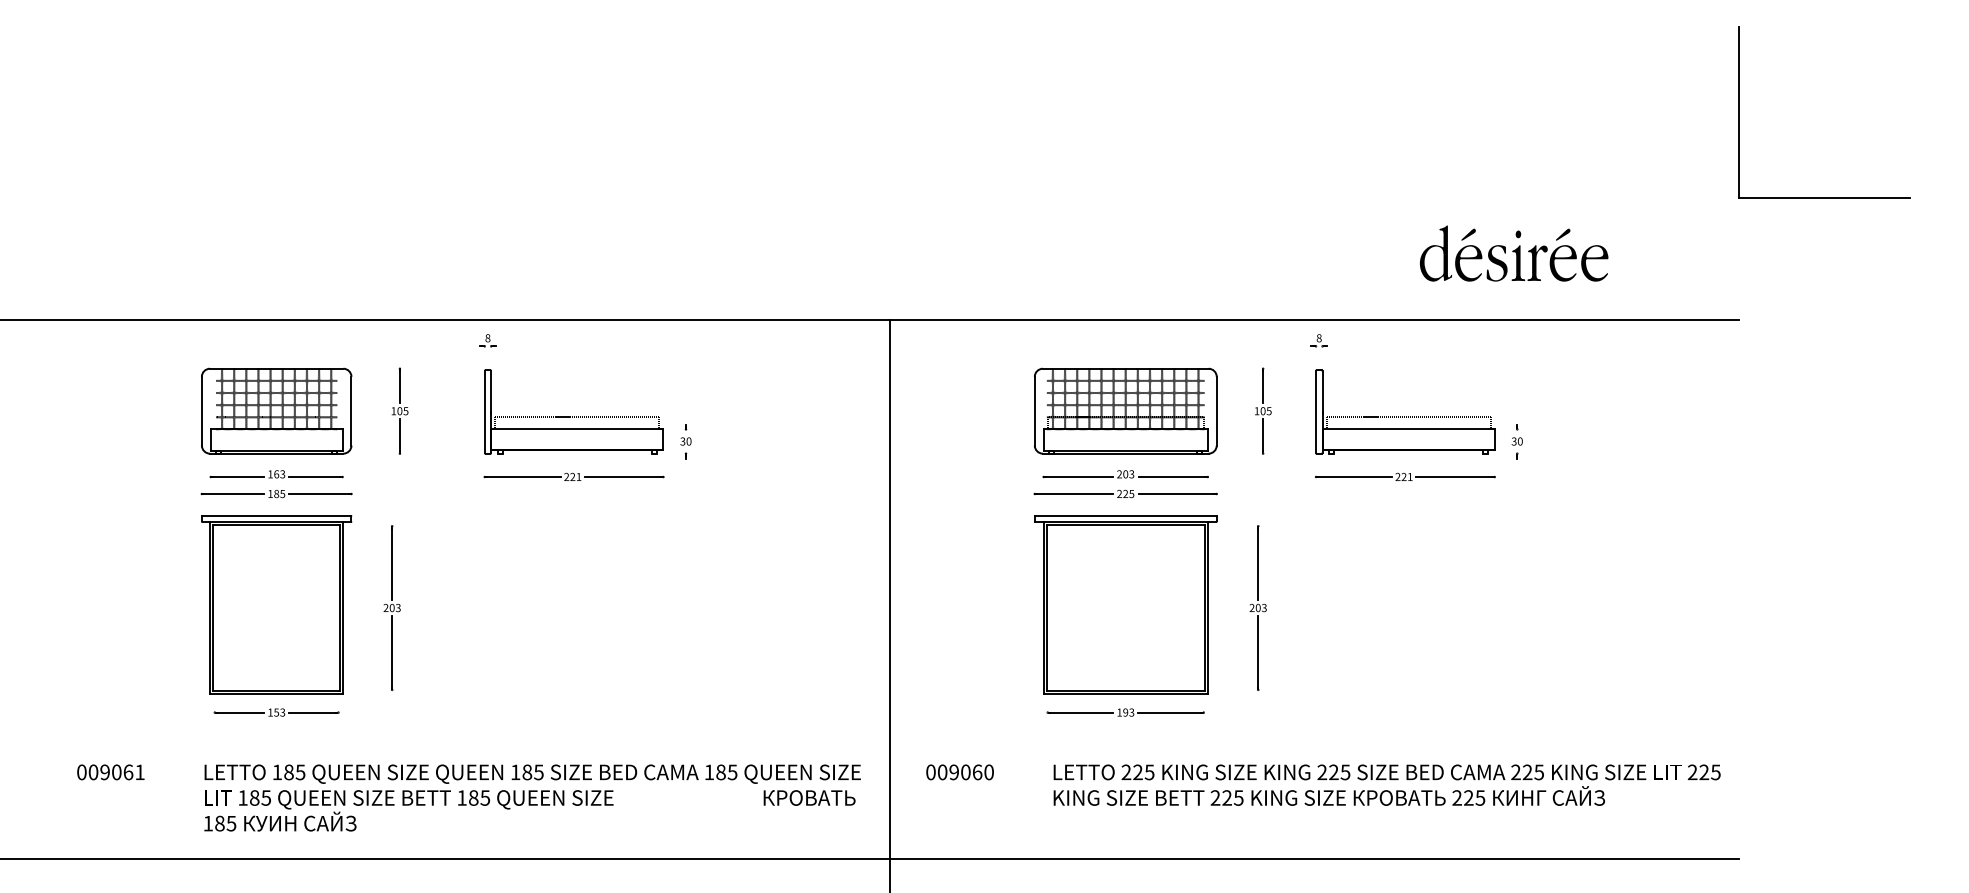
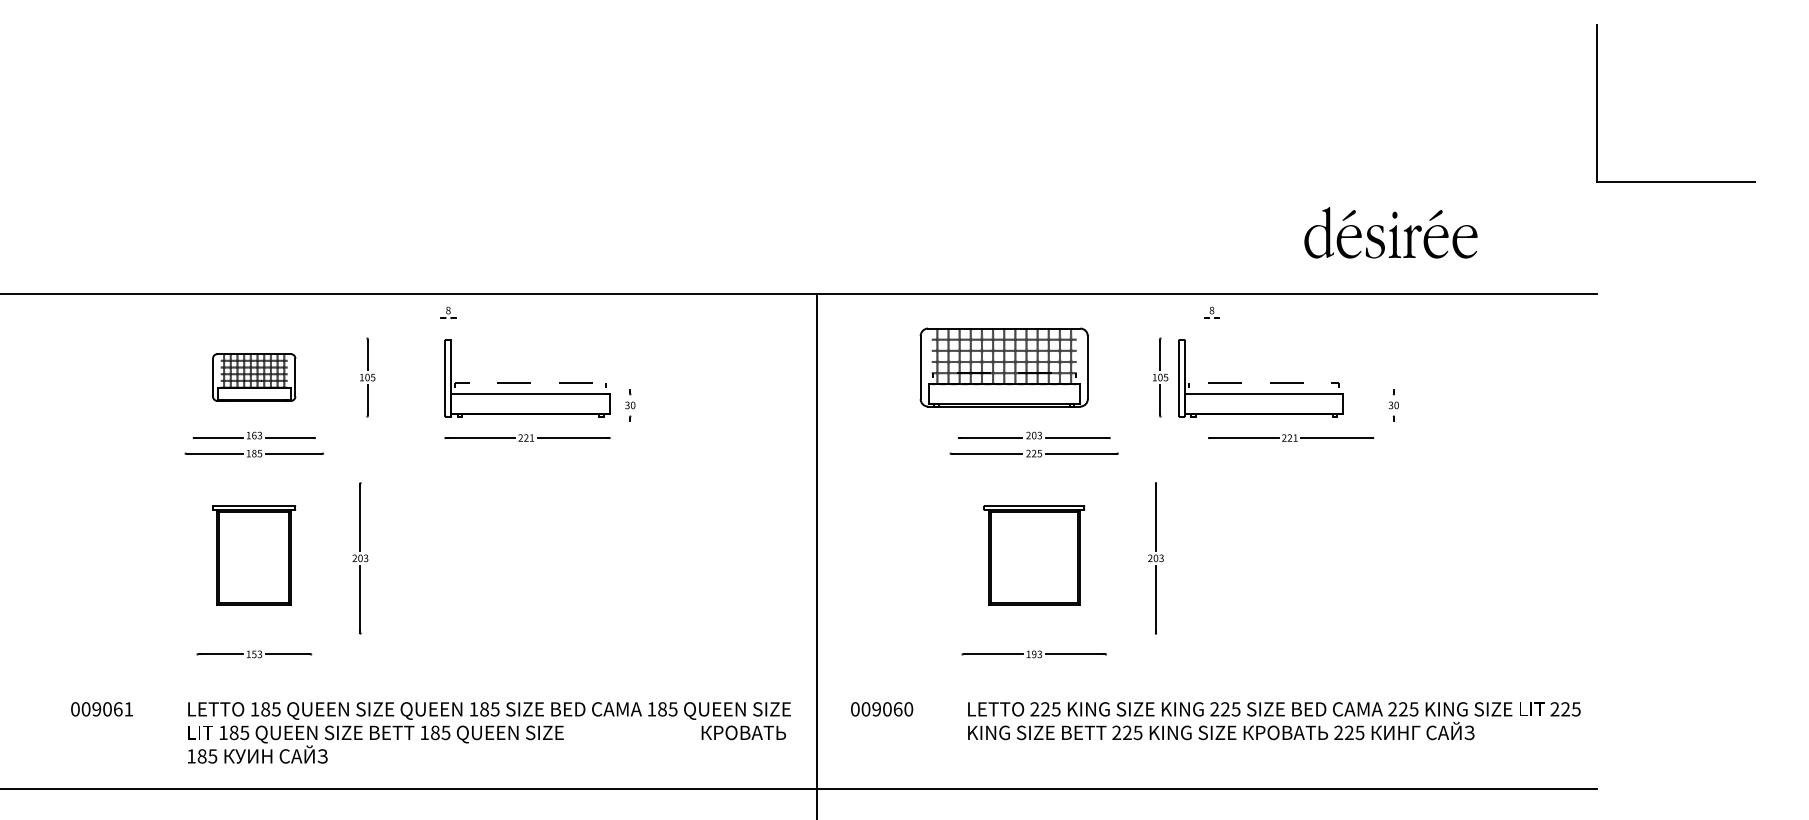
part: (275, 411) -> (253, 377), size x0.6
part: (1124, 411) -> (1003, 367), moved
part: (1415, 416) -> (1270, 382), moved
part: (275, 604) -> (253, 555), size x0.6
part: (1126, 604) -> (1034, 555), size x0.6

